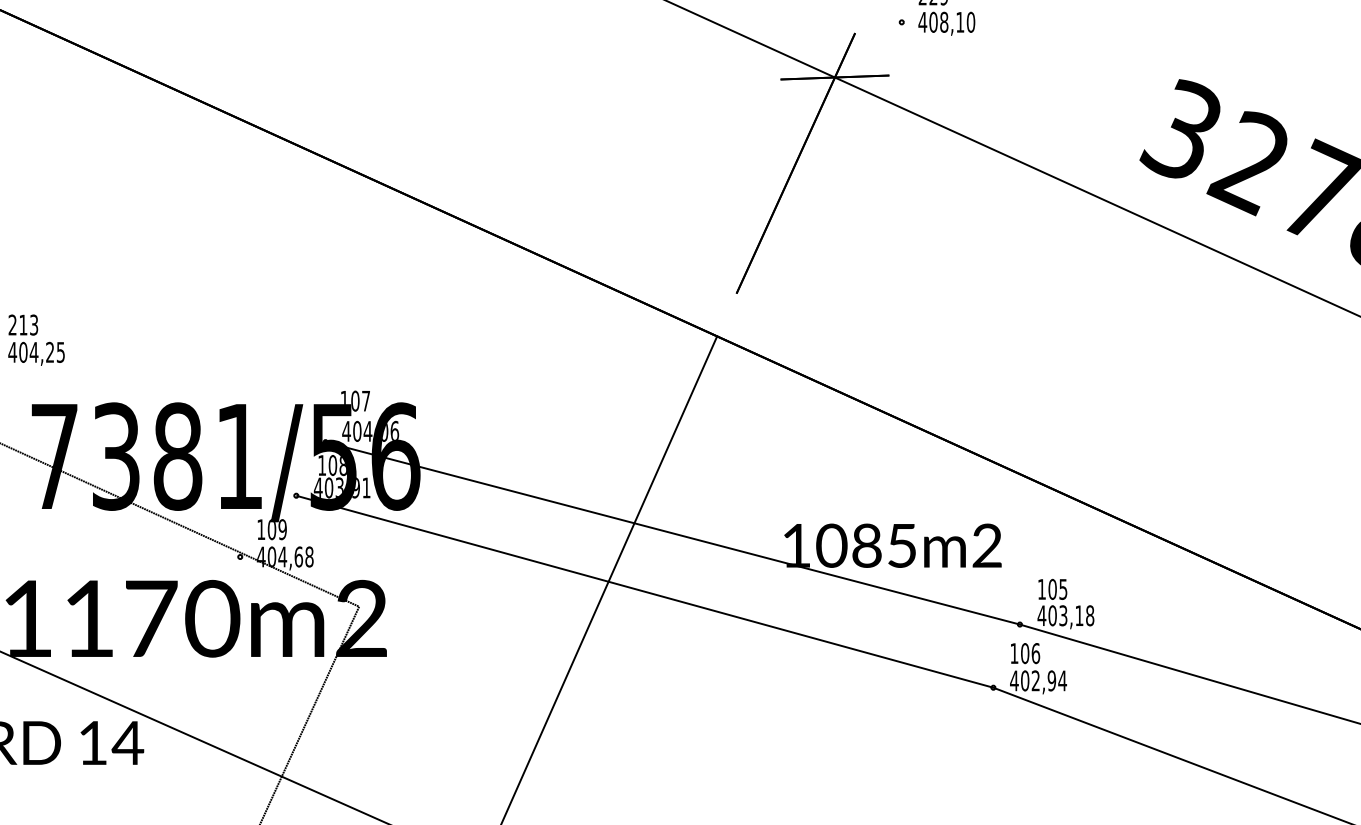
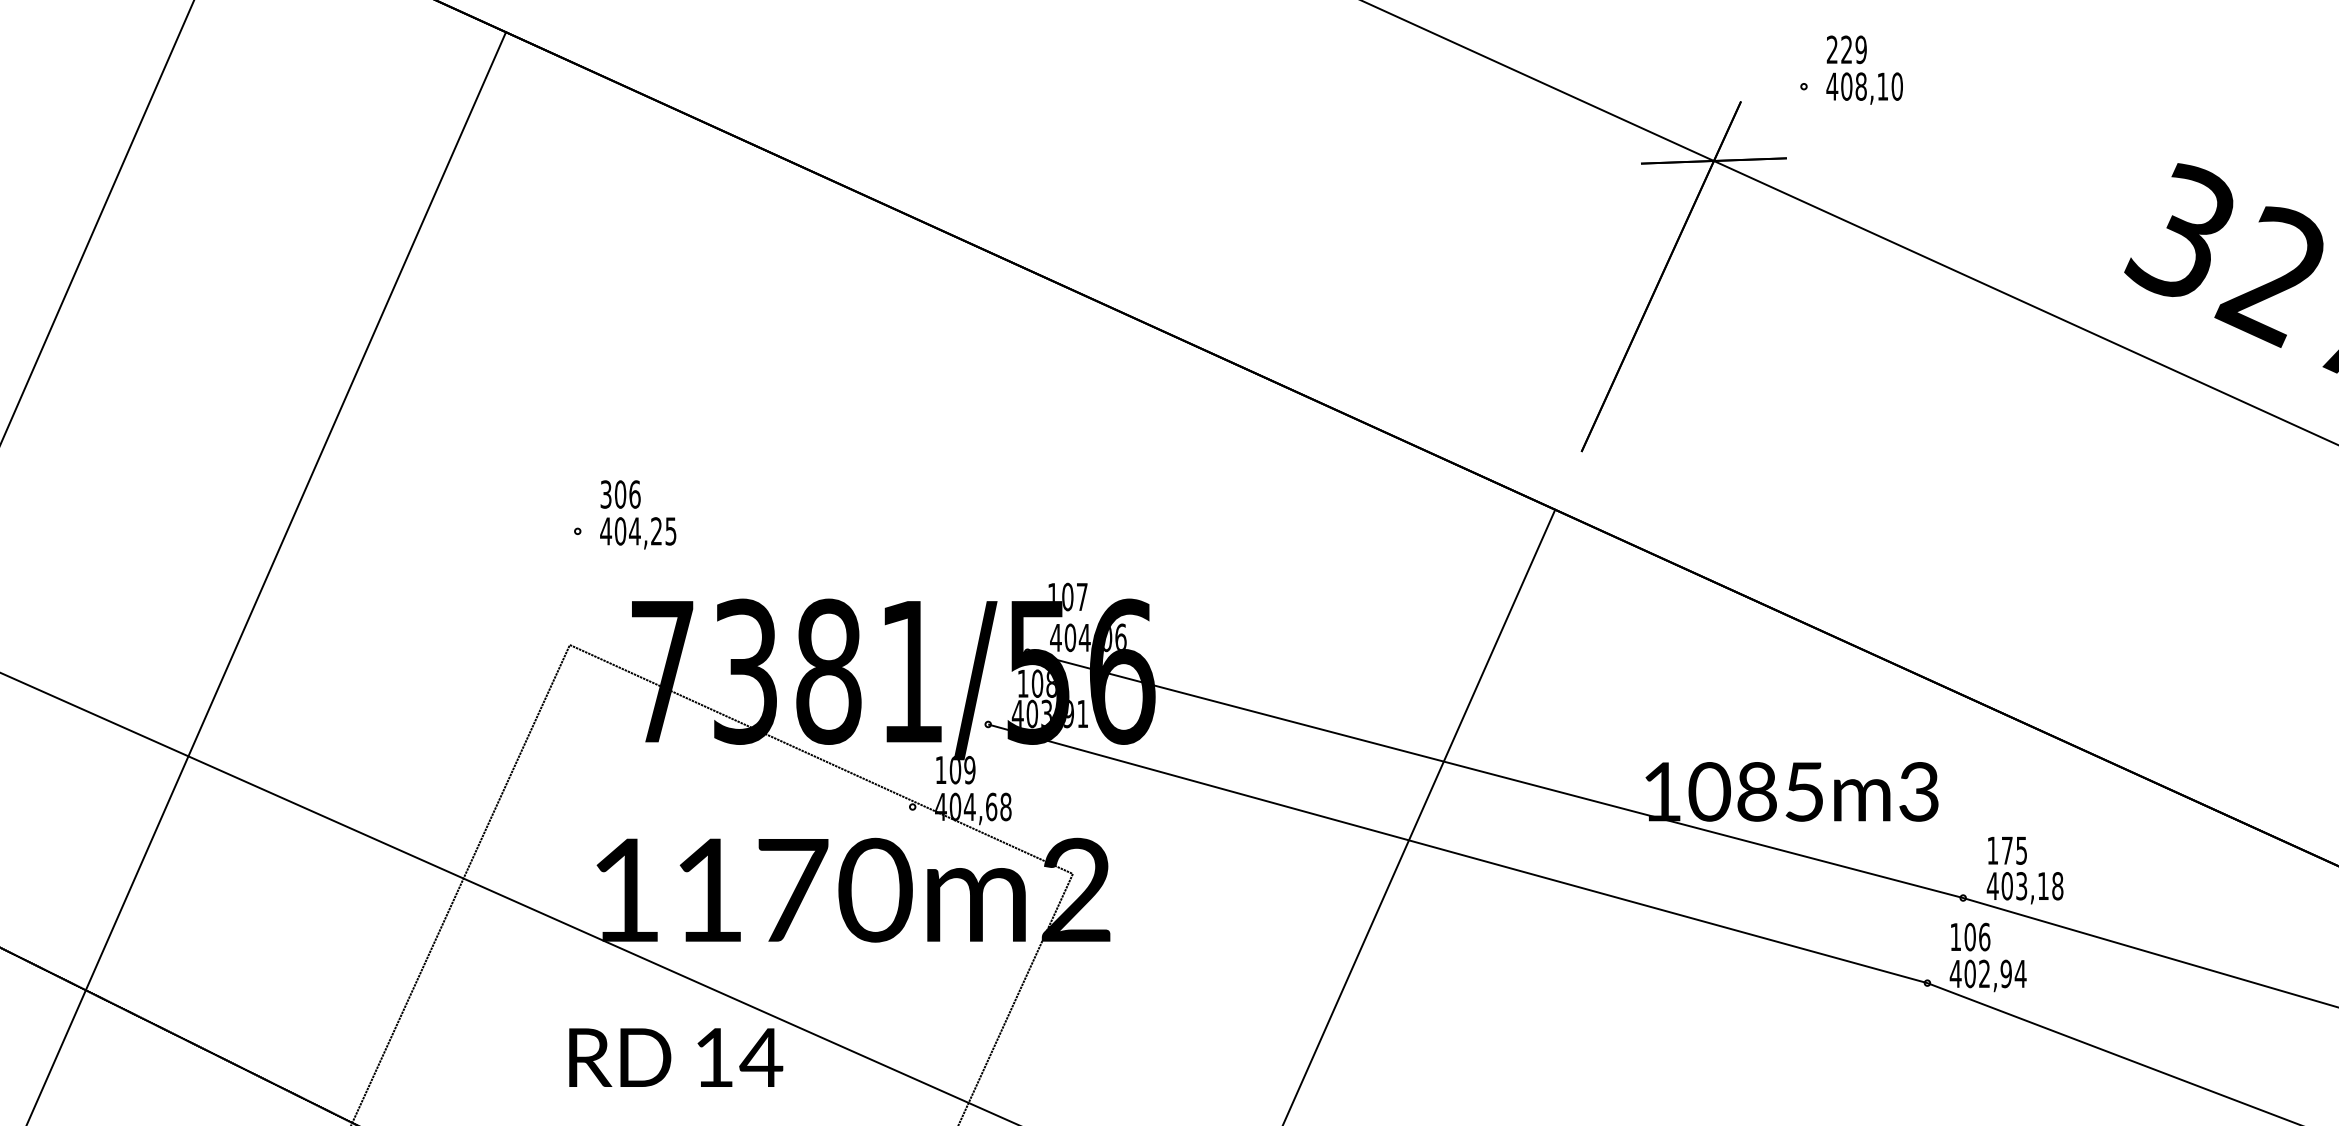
text: (23, 325) -> (620, 494), 213 -> 306
text: (986, 546) -> (1918, 792), 1085m2 -> 1085m3
text: (1052, 589) -> (2006, 850), 105 -> 175

